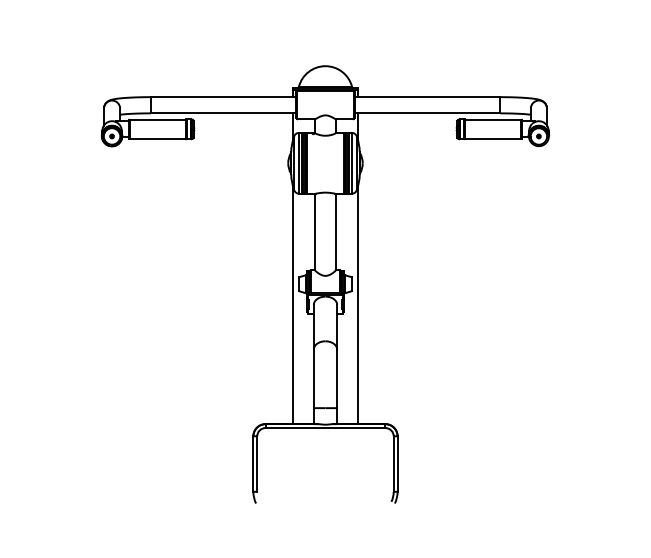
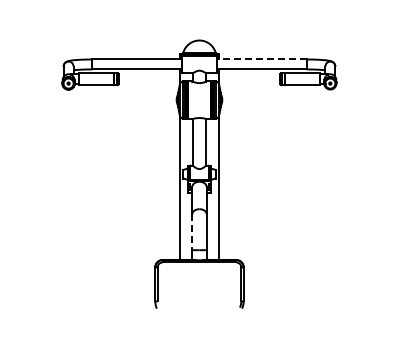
line: (428, 97) -> (262, 59), solid -> dashed
line: (314, 379) -> (192, 232), solid -> dashed

